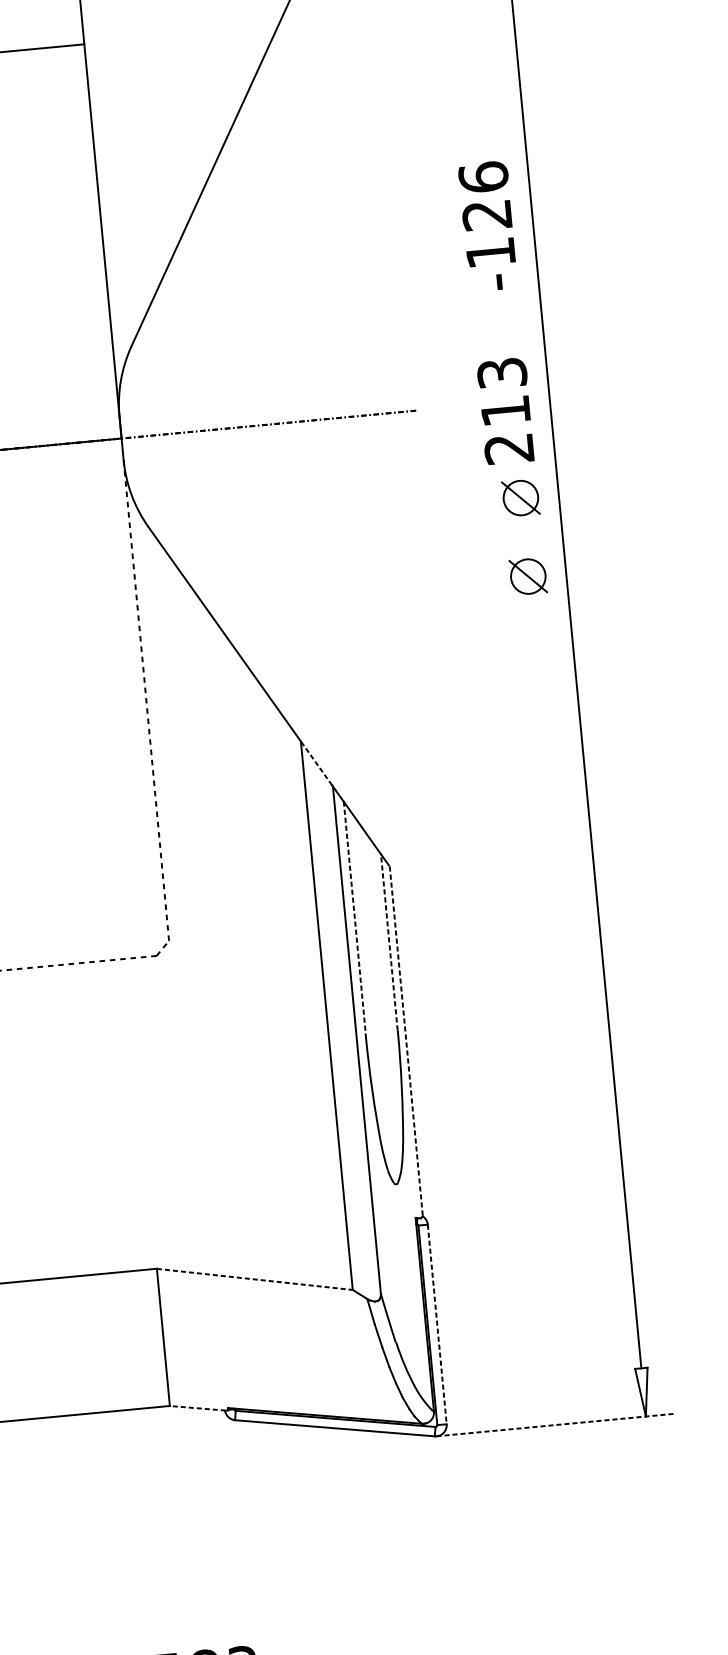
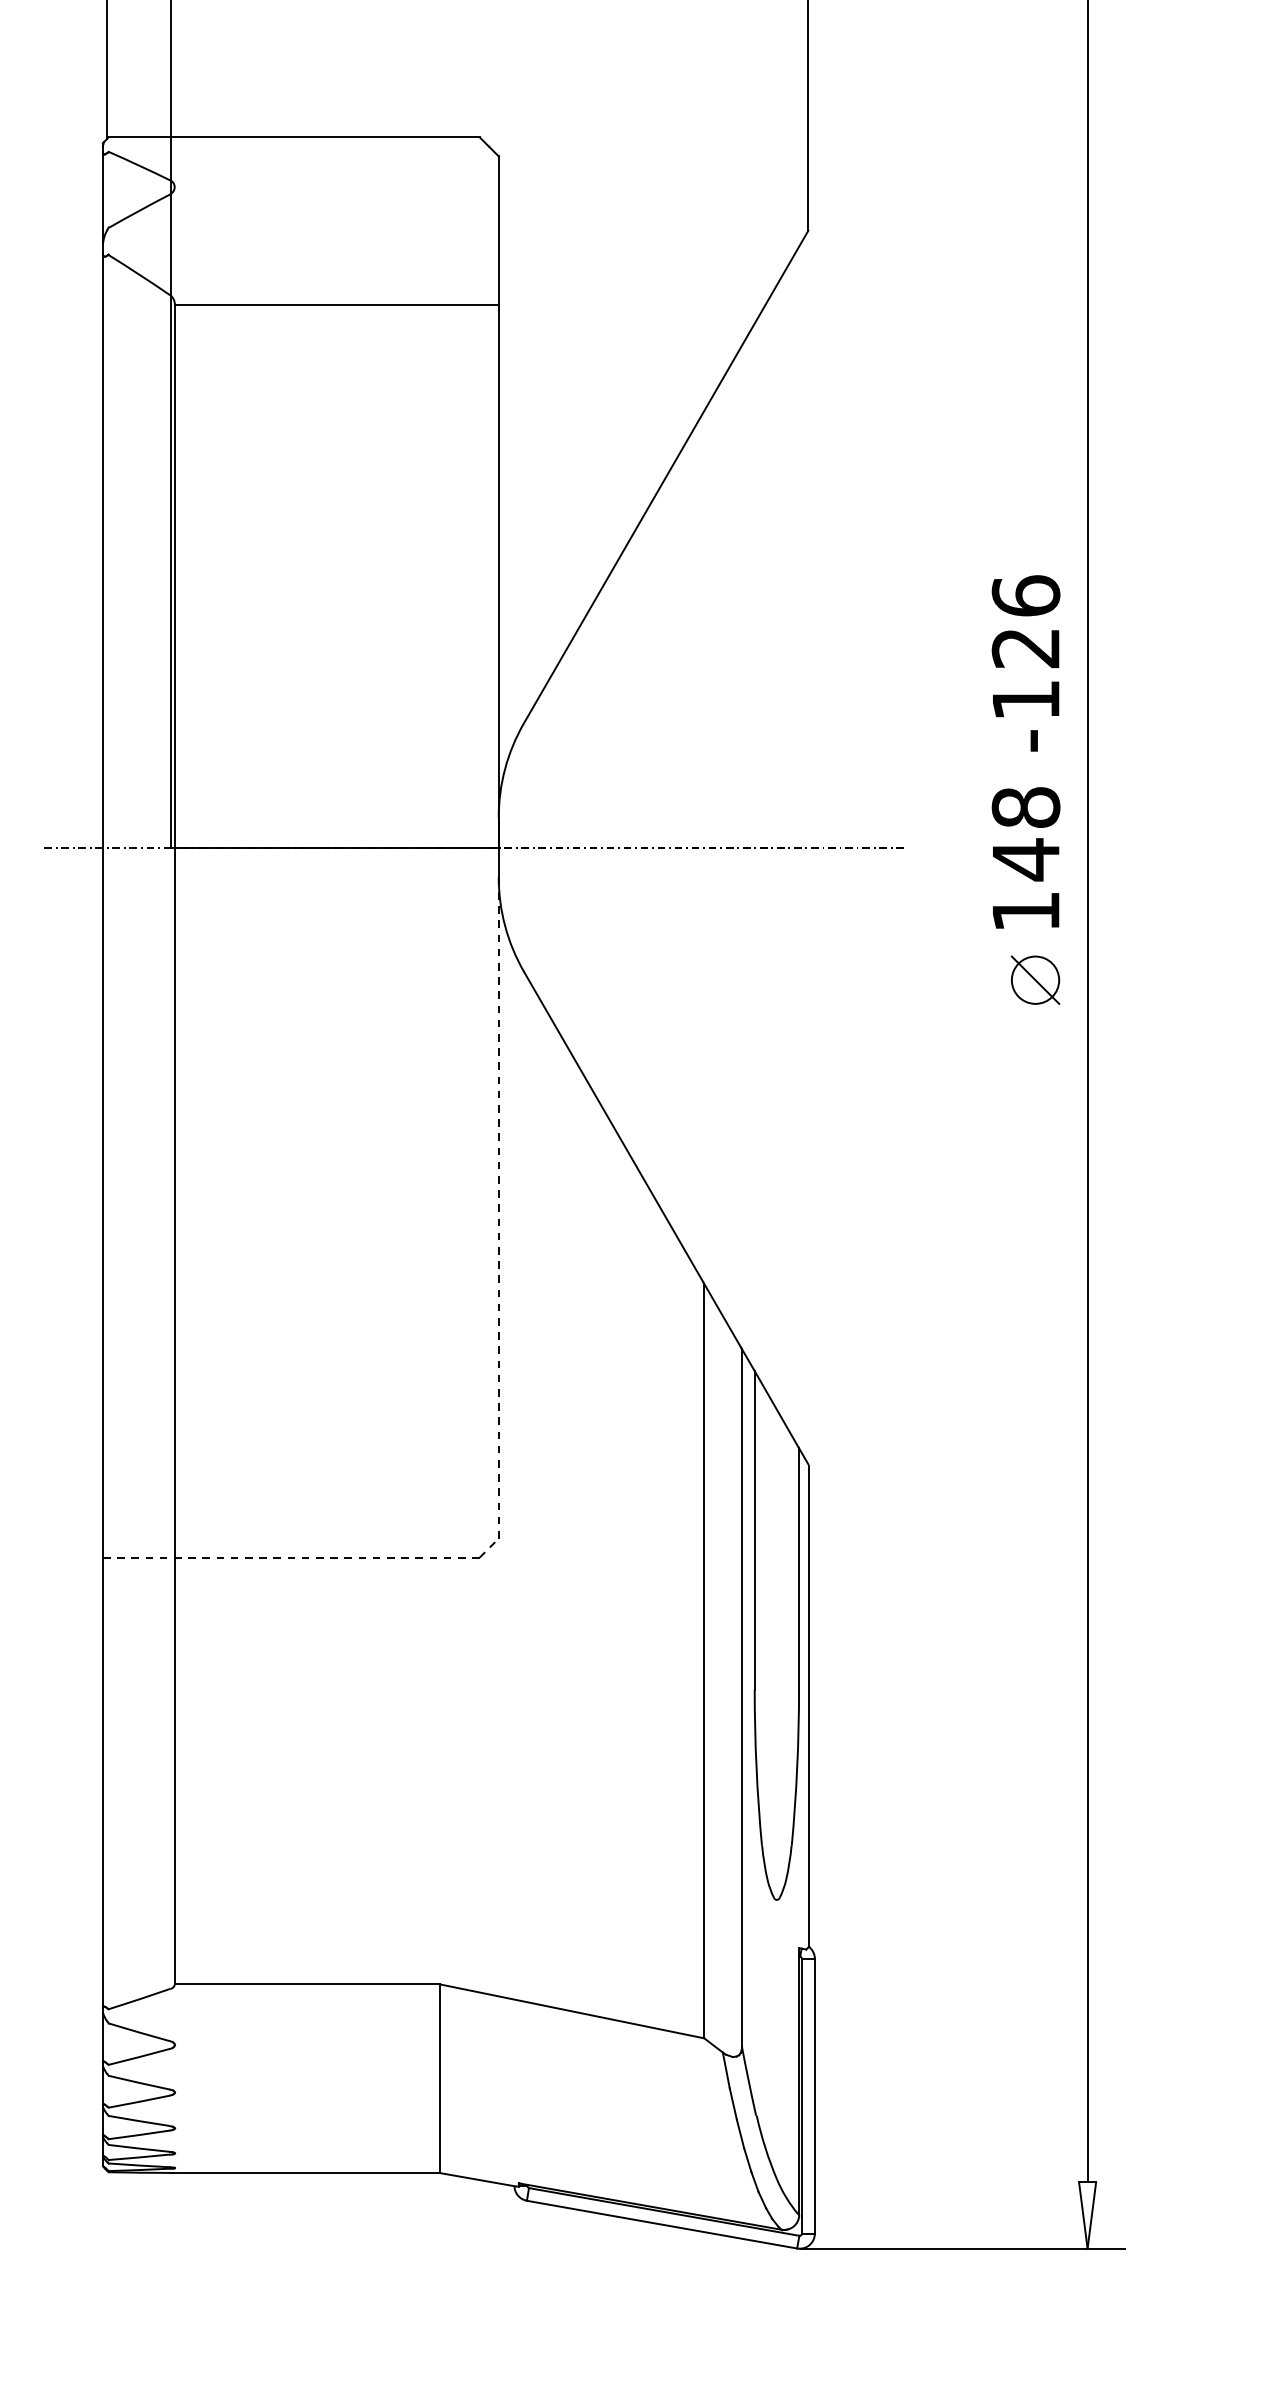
text: (487, 226) -> (1025, 663), moved
text: (505, 411) -> (1025, 859), 213 -> 148
part: (528, 576) -> (1035, 1087), removed
line: (316, 762) -> (722, 1314), dashed -> solid
line: (354, 918) -> (754, 1531), dashed -> solid
line: (389, 941) -> (798, 1568), dashed -> solid
line: (406, 1041) -> (809, 1706), dashed -> solid
line: (255, 1279) -> (572, 2011), dashed -> solid
line: (436, 1324) -> (814, 2096), dashed -> solid
line: (197, 1408) -> (477, 2179), dashed -> solid
line: (554, 1424) -> (962, 2248), dashed -> solid

